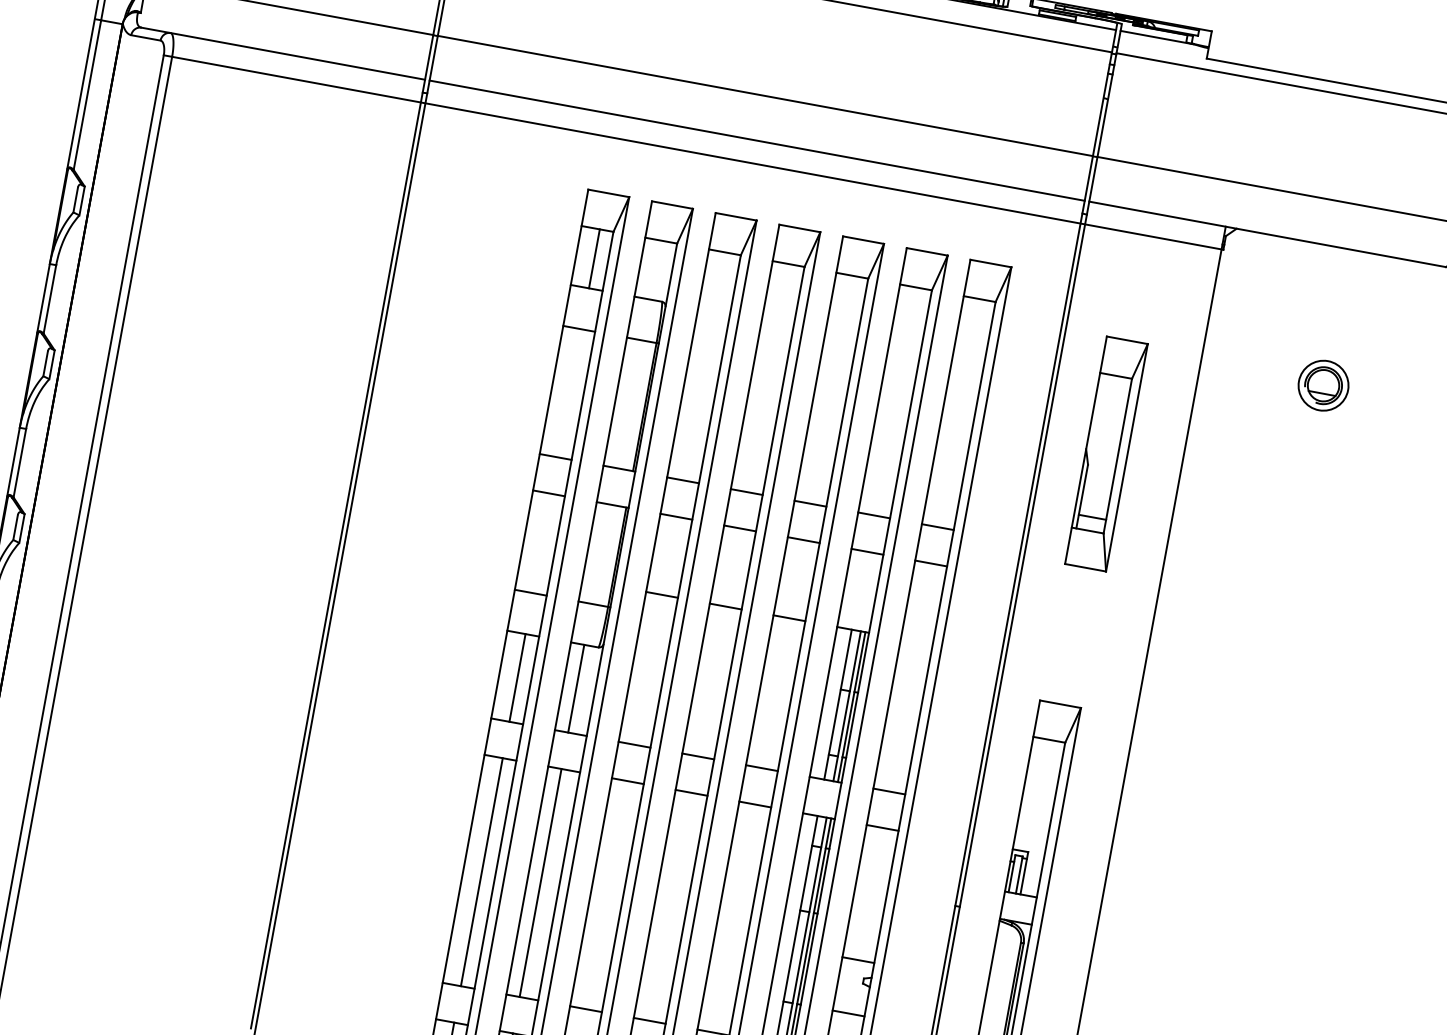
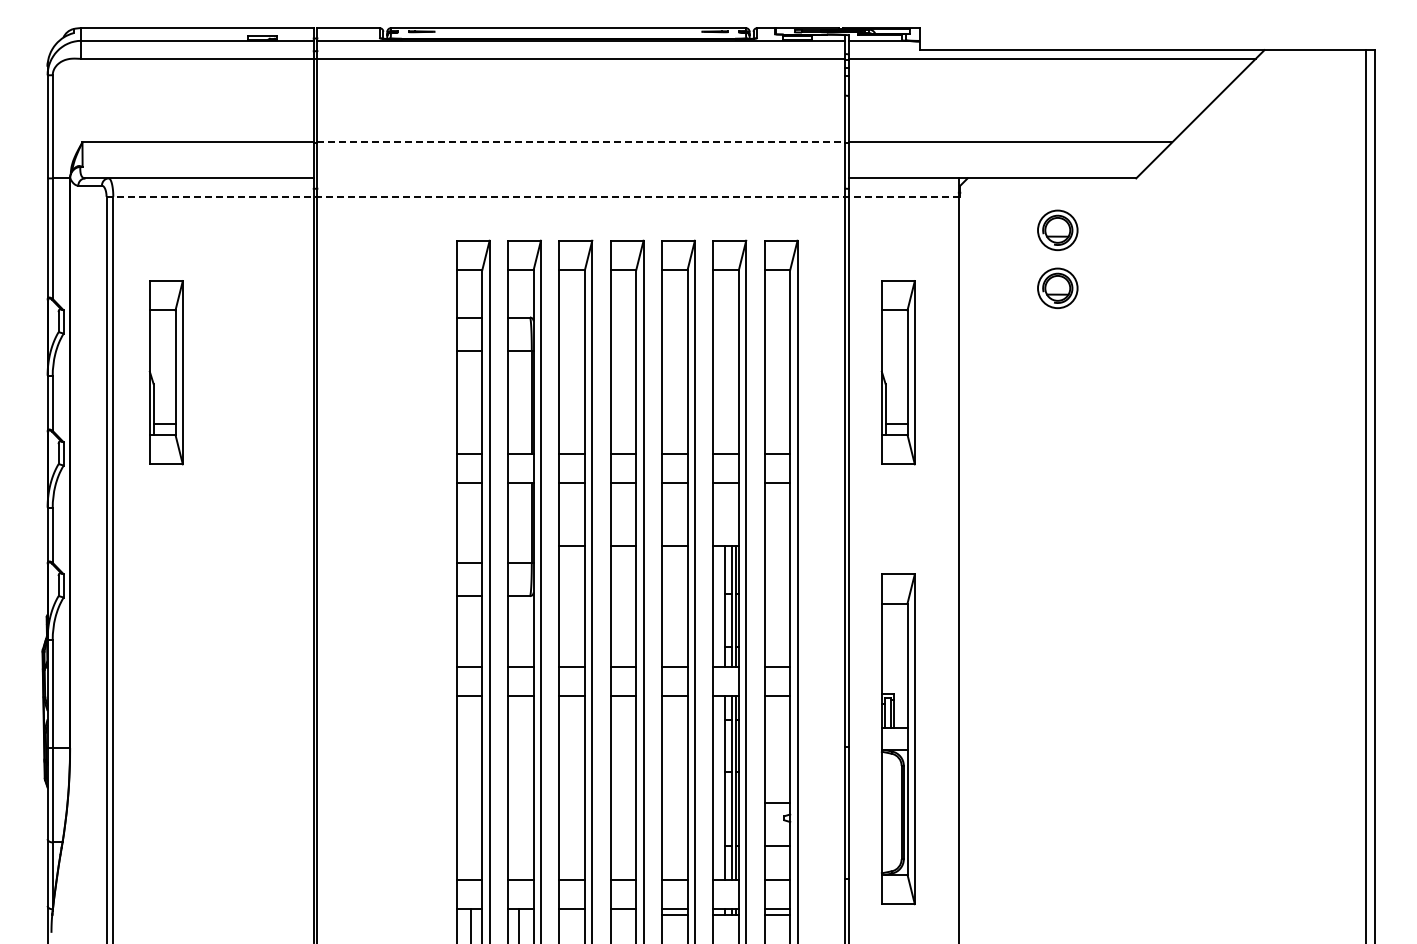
line: (765, 96) -> (581, 142), solid -> dashed
line: (757, 140) -> (581, 178), removed
line: (693, 152) -> (533, 196), solid -> dashed
line: (594, 258) -> (471, 293), removed
part: (196, 286) -> (165, 372), added
part: (1336, 313) -> (1057, 230), added
line: (517, 678) -> (471, 631), removed
line: (576, 688) -> (518, 631), removed
line: (482, 871) -> (471, 787), removed
line: (540, 882) -> (518, 787), removed

